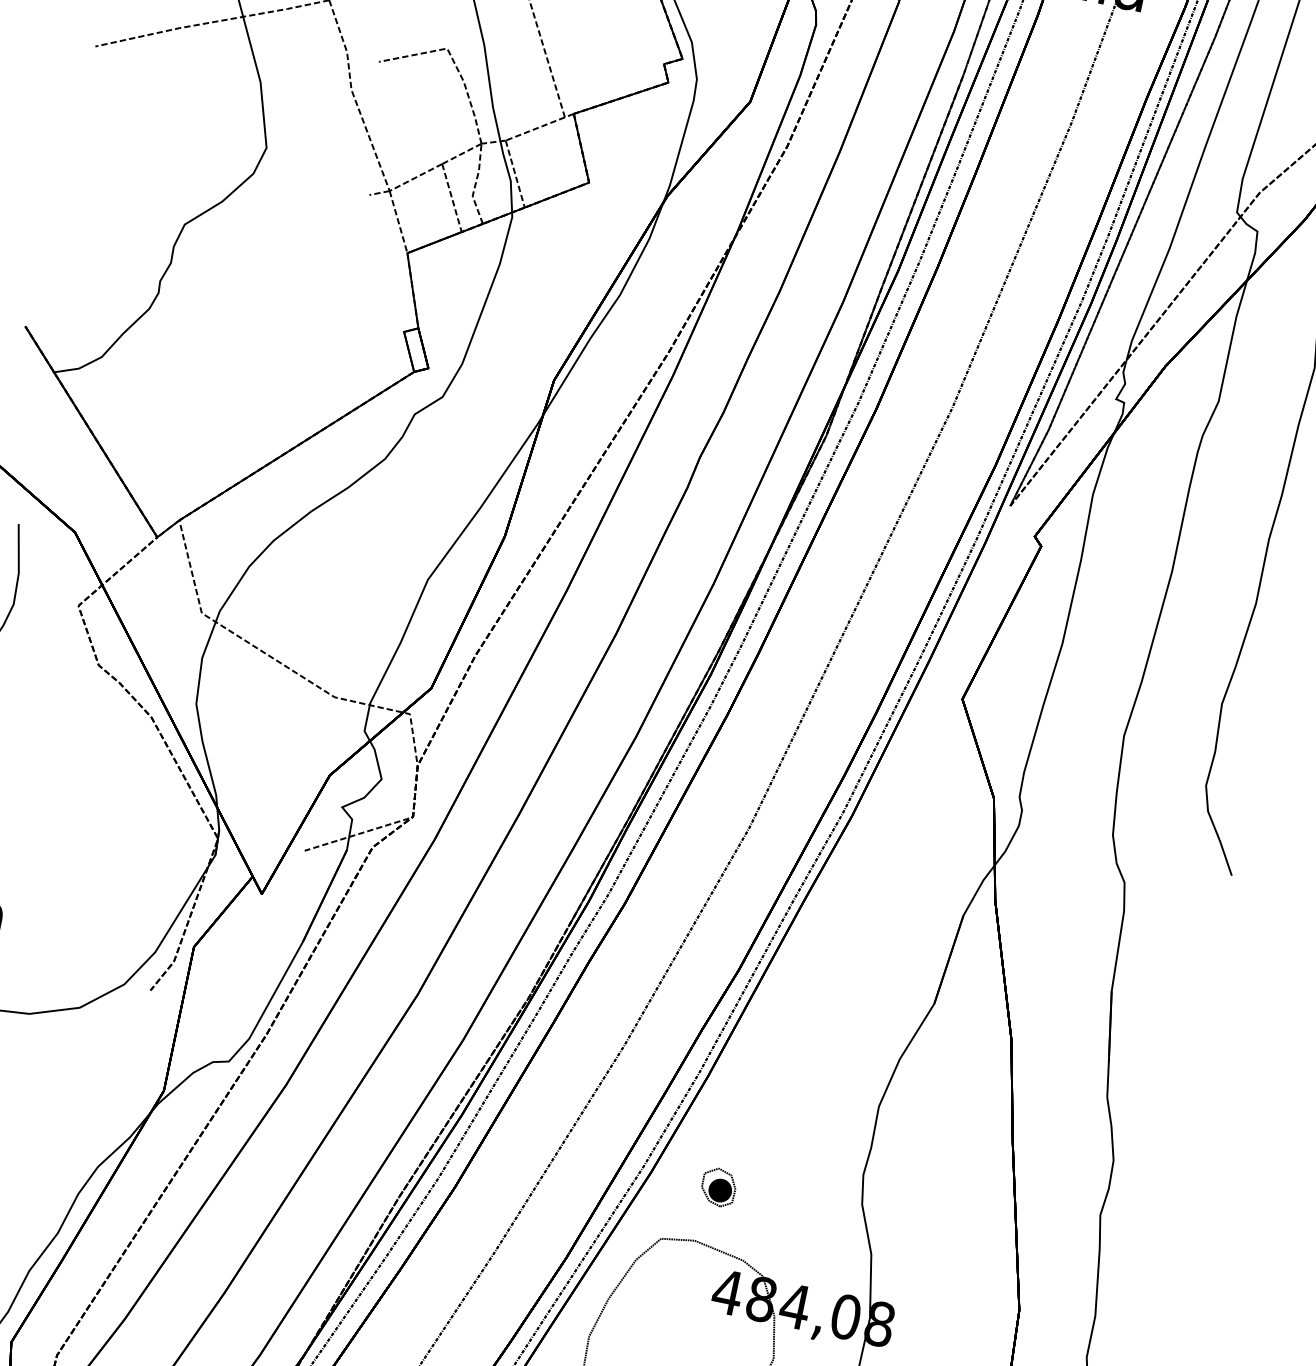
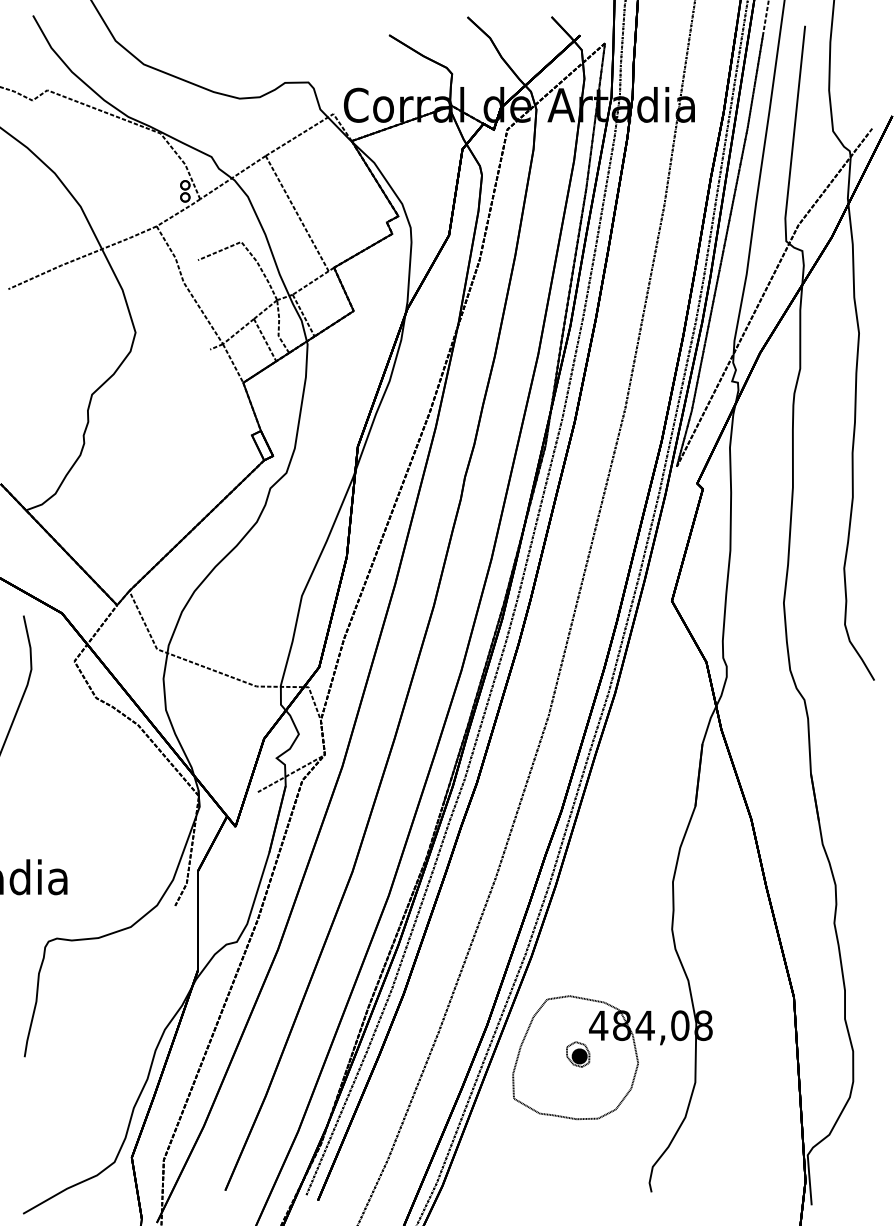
part: (719, 1187) -> (578, 1054), moved

